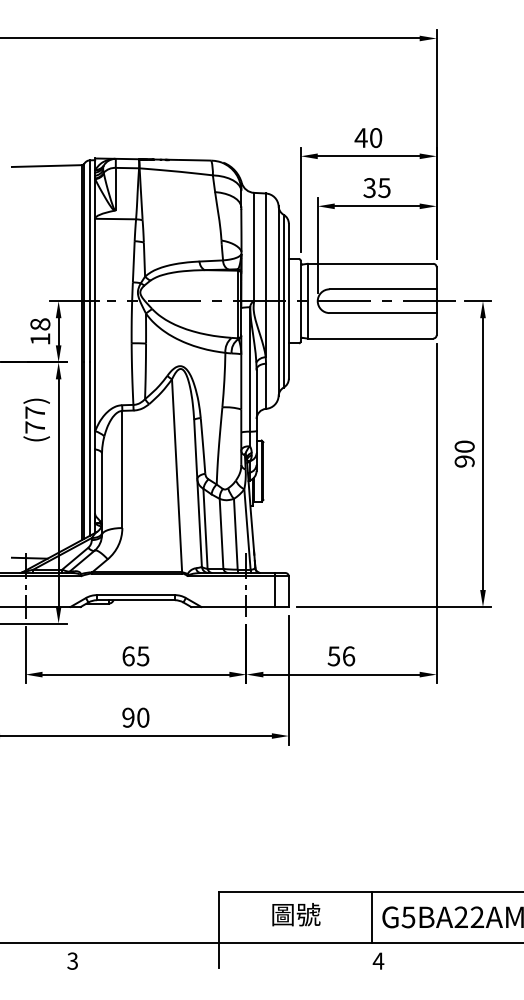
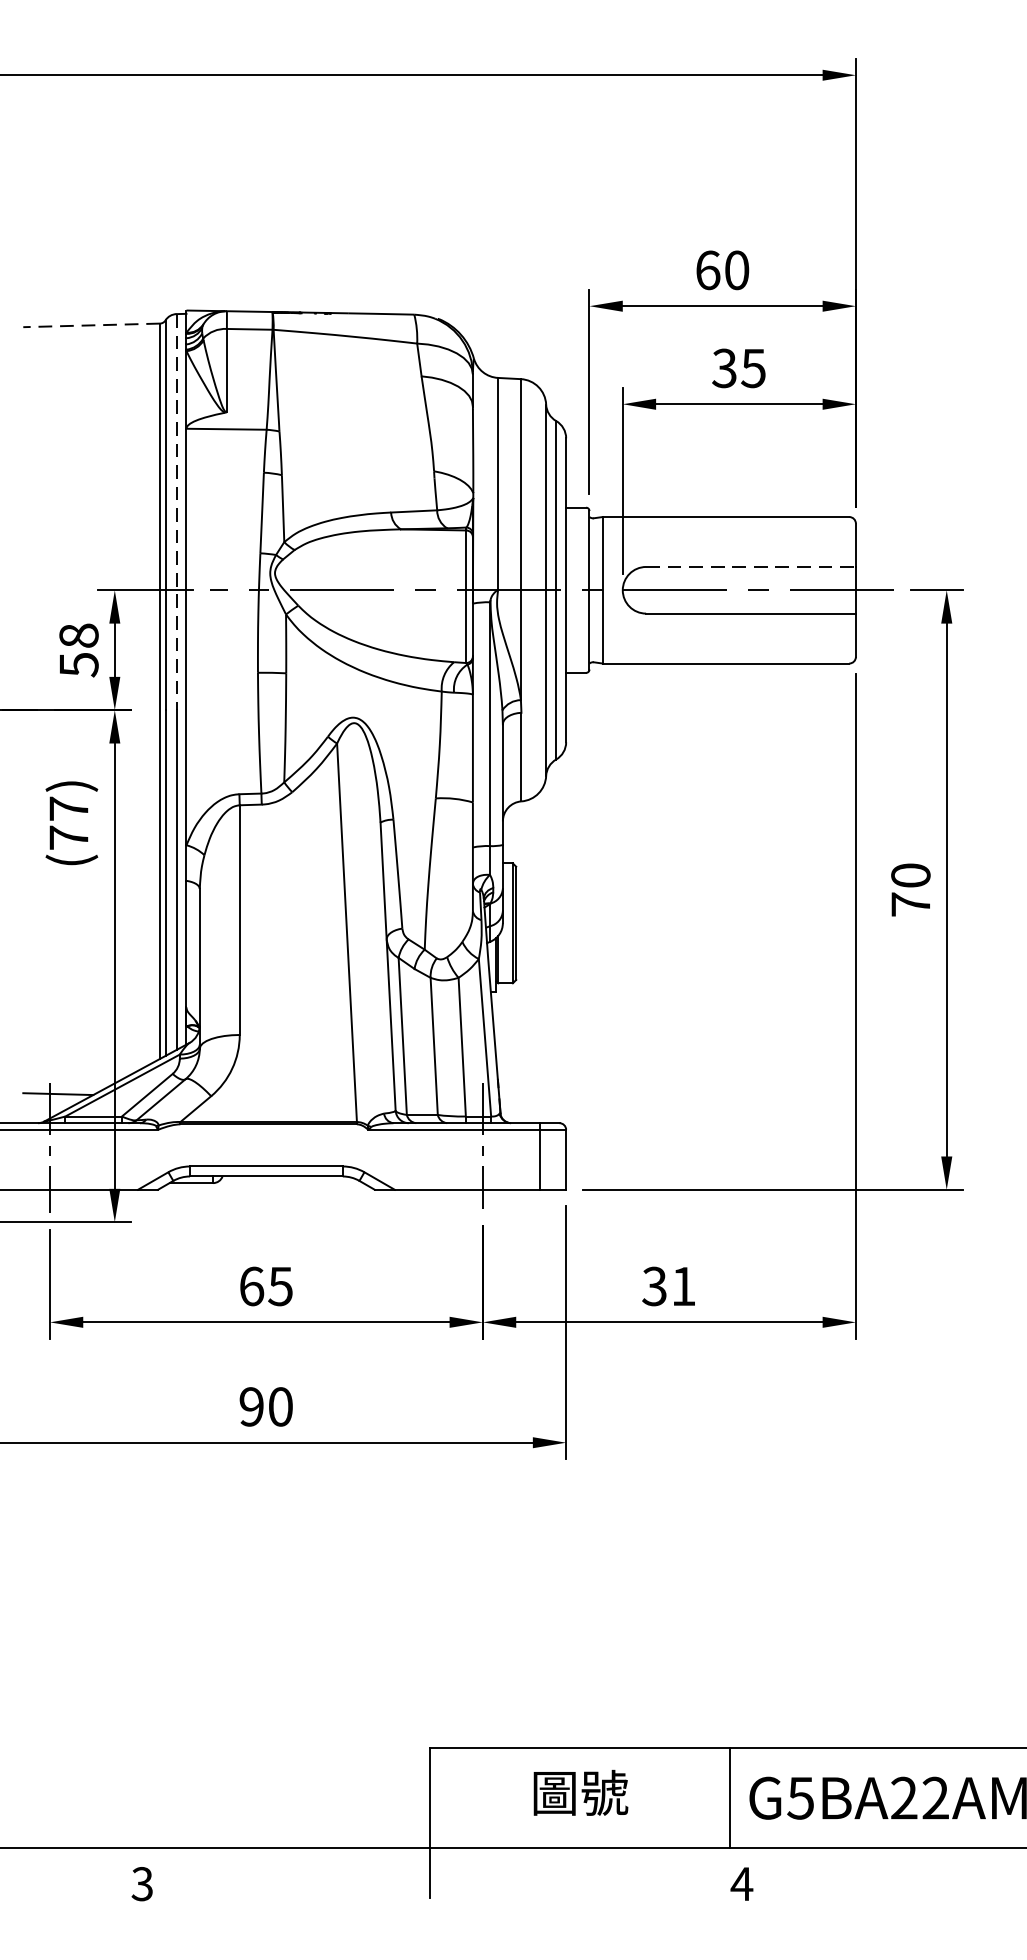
text: (360, 138) -> (706, 271), 40 -> 60
line: (46, 166) -> (91, 326), solid -> dashed
line: (90, 261) -> (177, 512), solid -> dashed
line: (383, 289) -> (751, 567), solid -> dashed
text: (40, 339) -> (79, 665), 18 -> 58
text: (464, 461) -> (910, 904), 90 -> 70
text: (341, 656) -> (669, 1286), 56 -> 31

